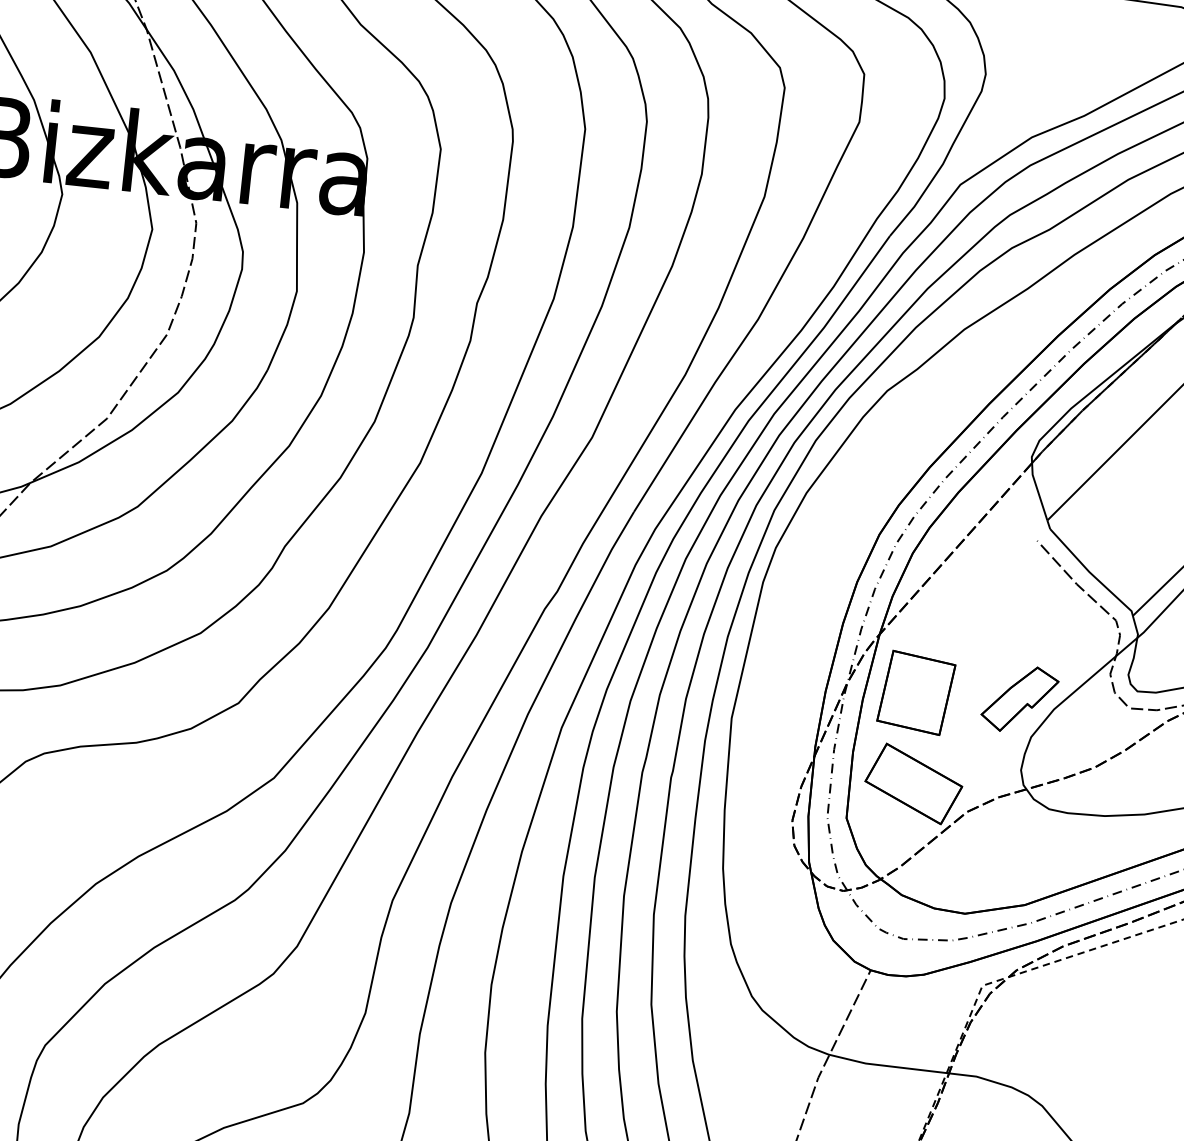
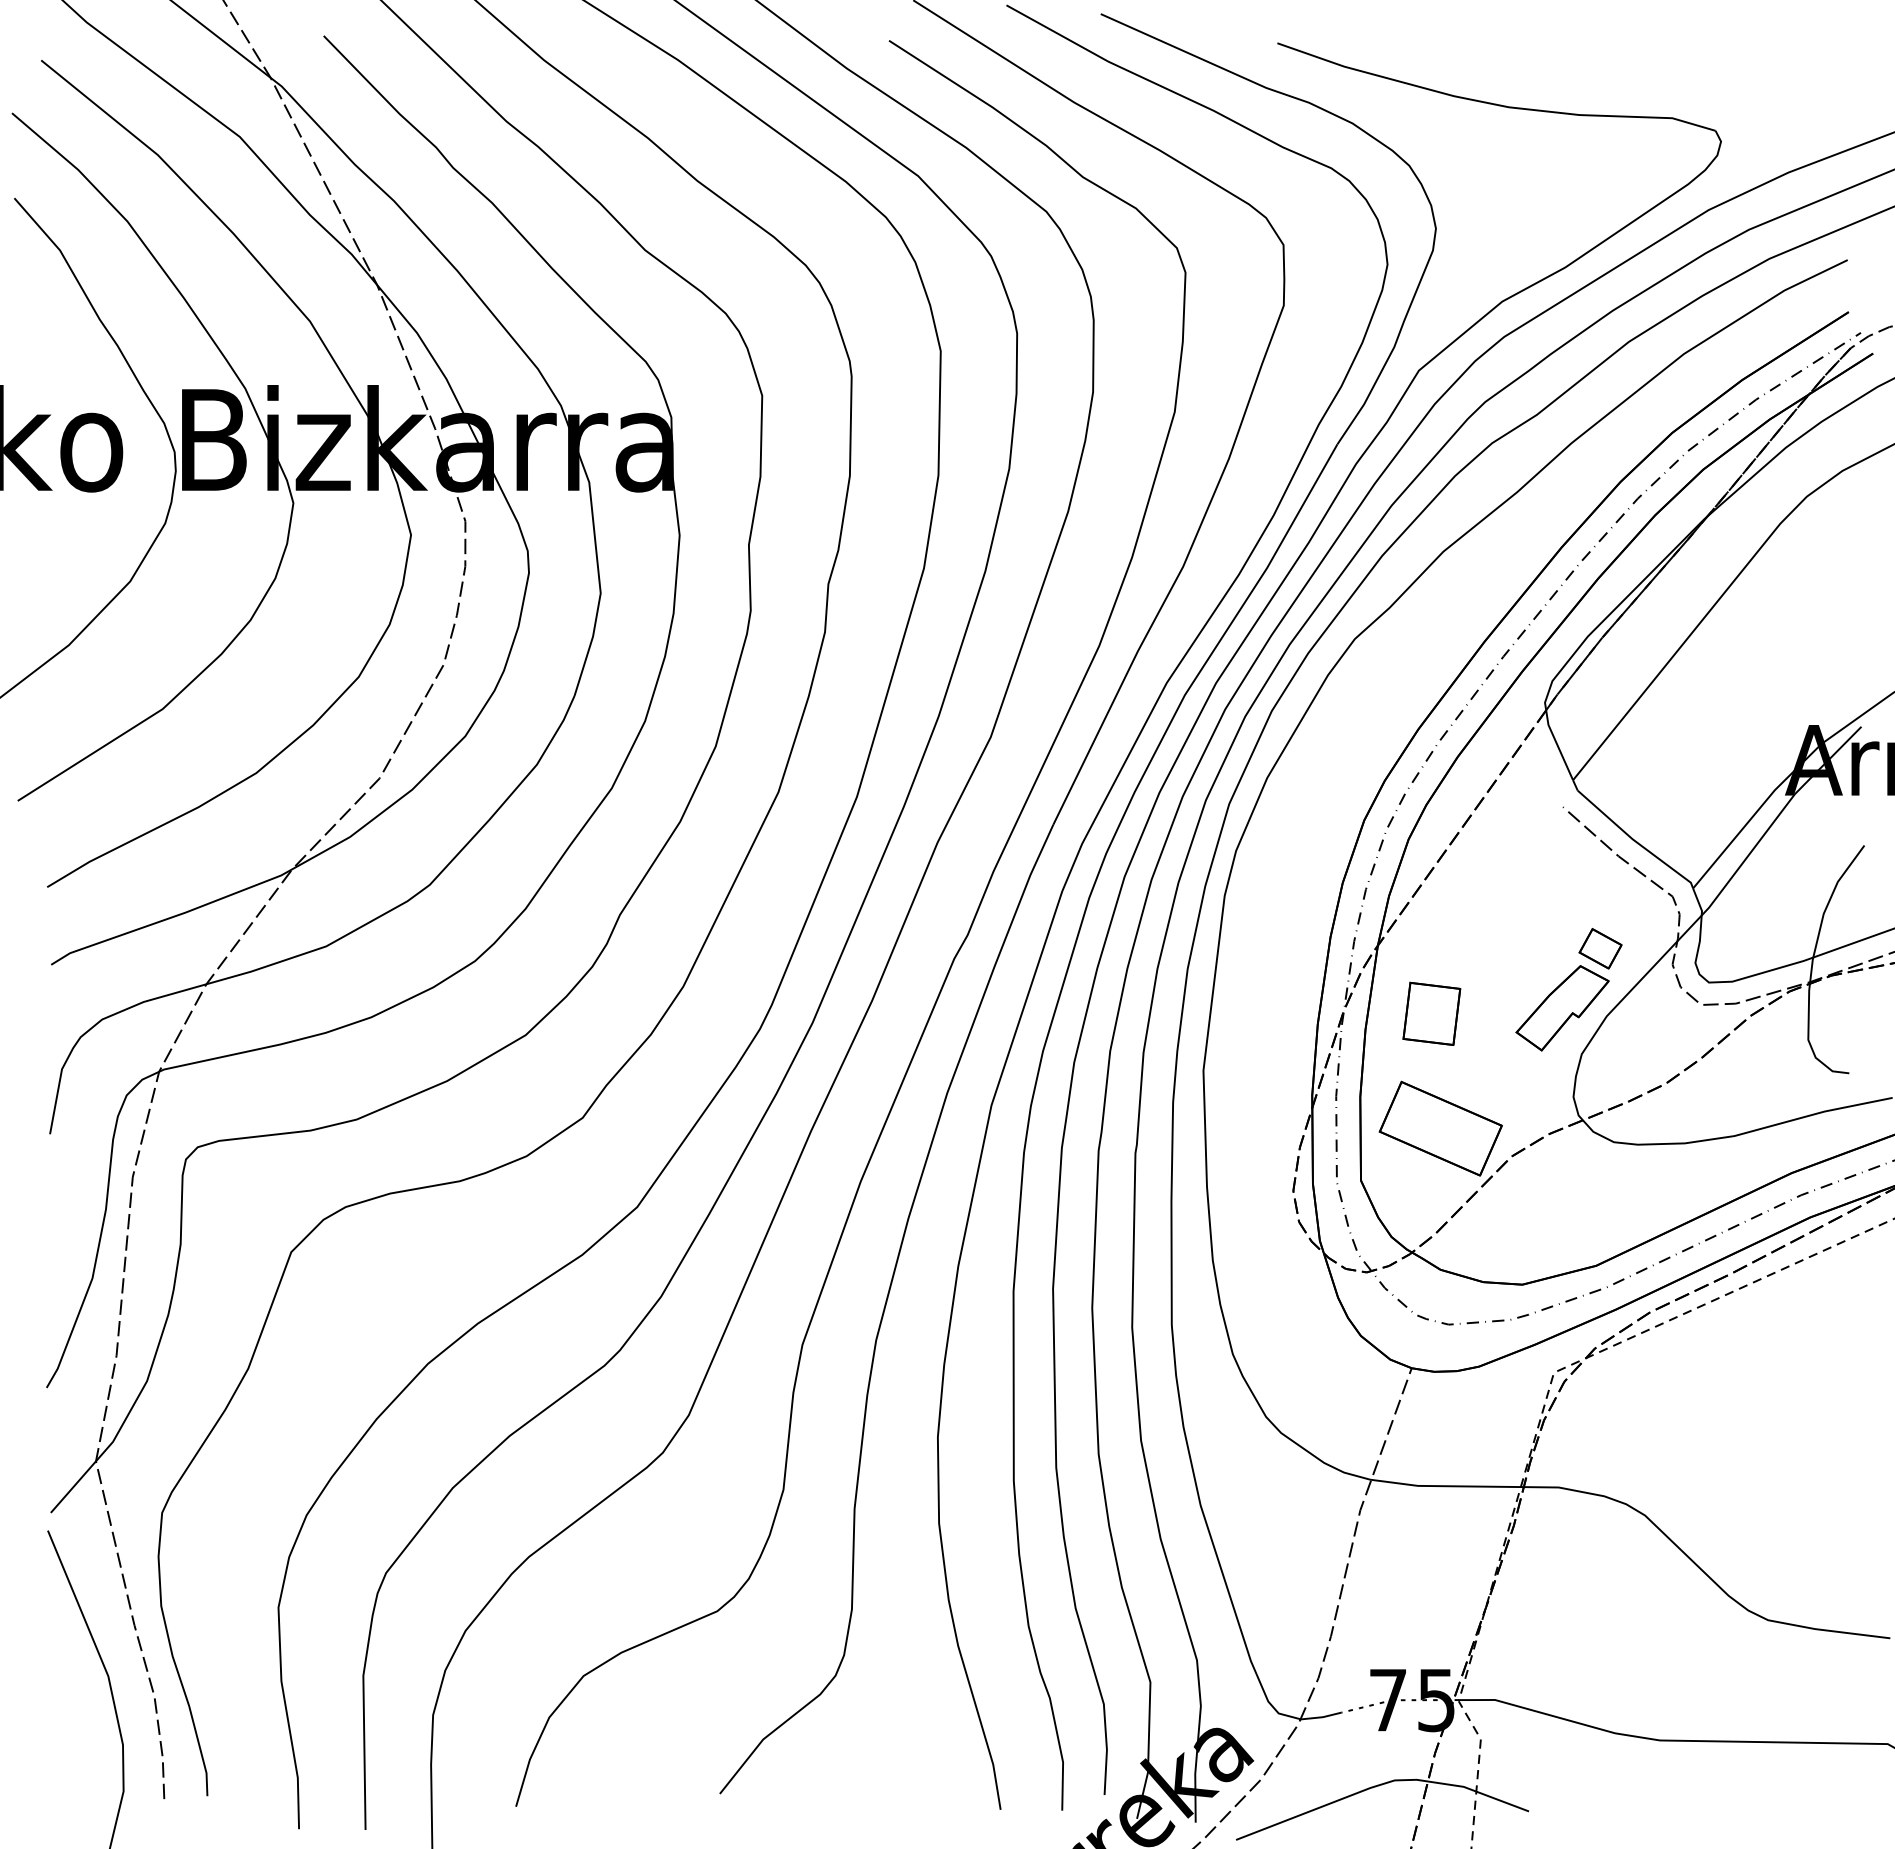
part: (1054, 655) -> (1600, 948), added
part: (916, 692) -> (1431, 1013), size x0.62

